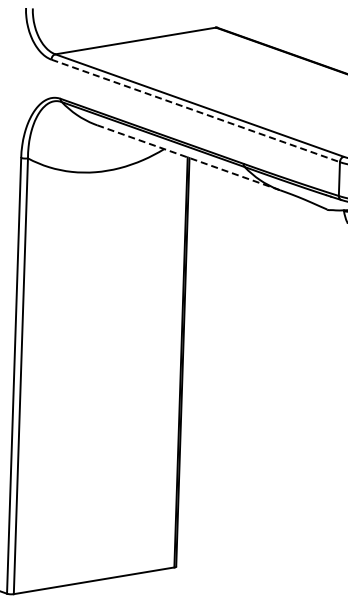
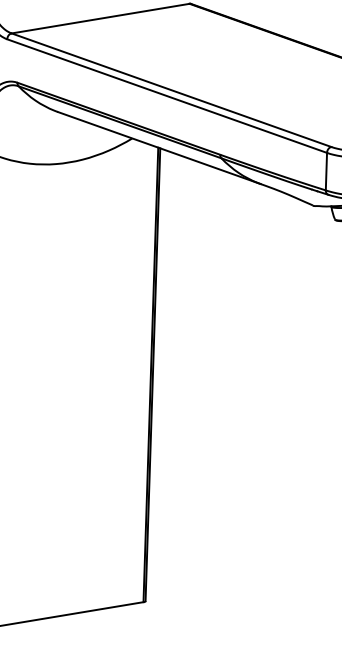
line: (196, 111) -> (168, 96), dashed -> solid
line: (189, 157) -> (160, 147), dashed -> solid

